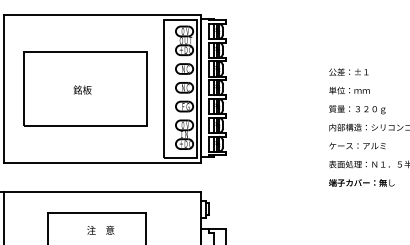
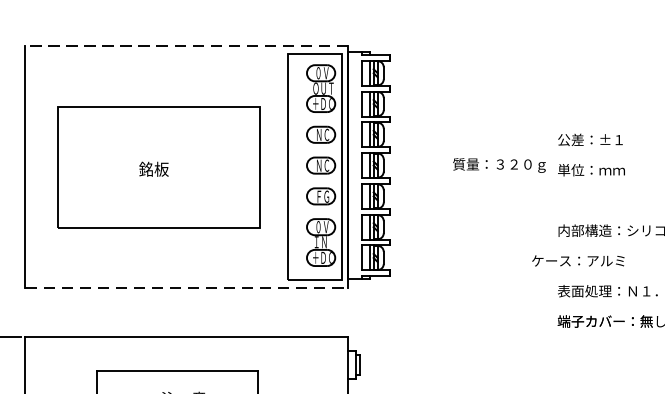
line: (102, 14) -> (186, 45), solid -> dashed
text: (357, 109) -> (499, 165), moved
text: (357, 145) -> (578, 260), moved
line: (103, 162) -> (188, 288), solid -> dashed

